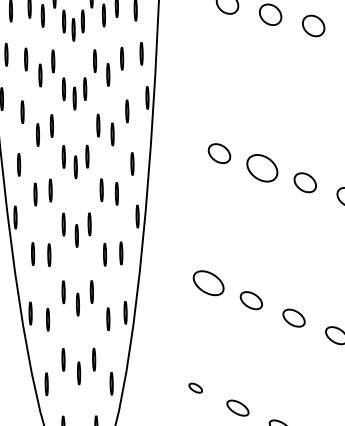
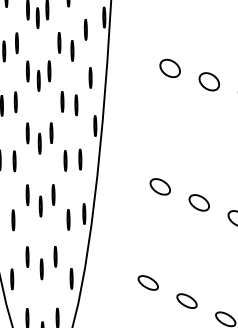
part: (262, 167) -> (209, 81), size x0.71
part: (208, 282) -> (160, 186), size x0.71
part: (195, 387) -> (148, 282), size x1.67

